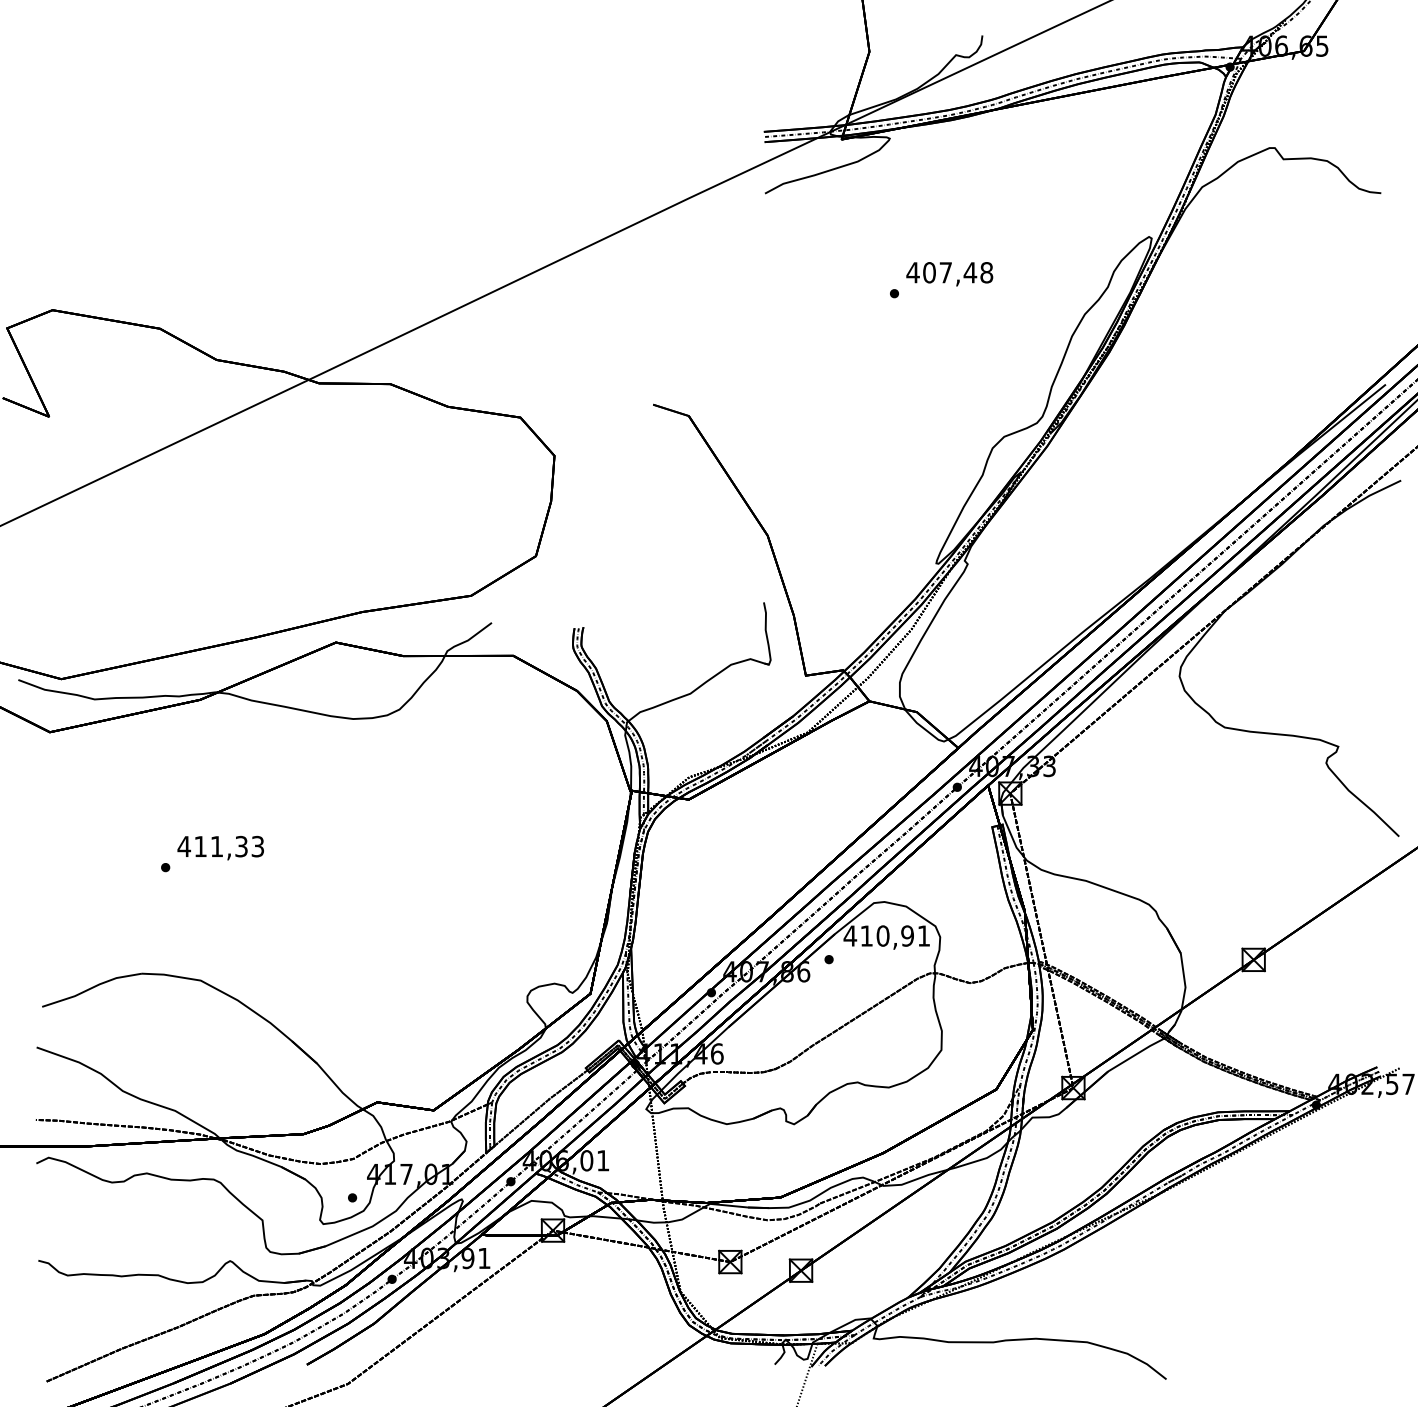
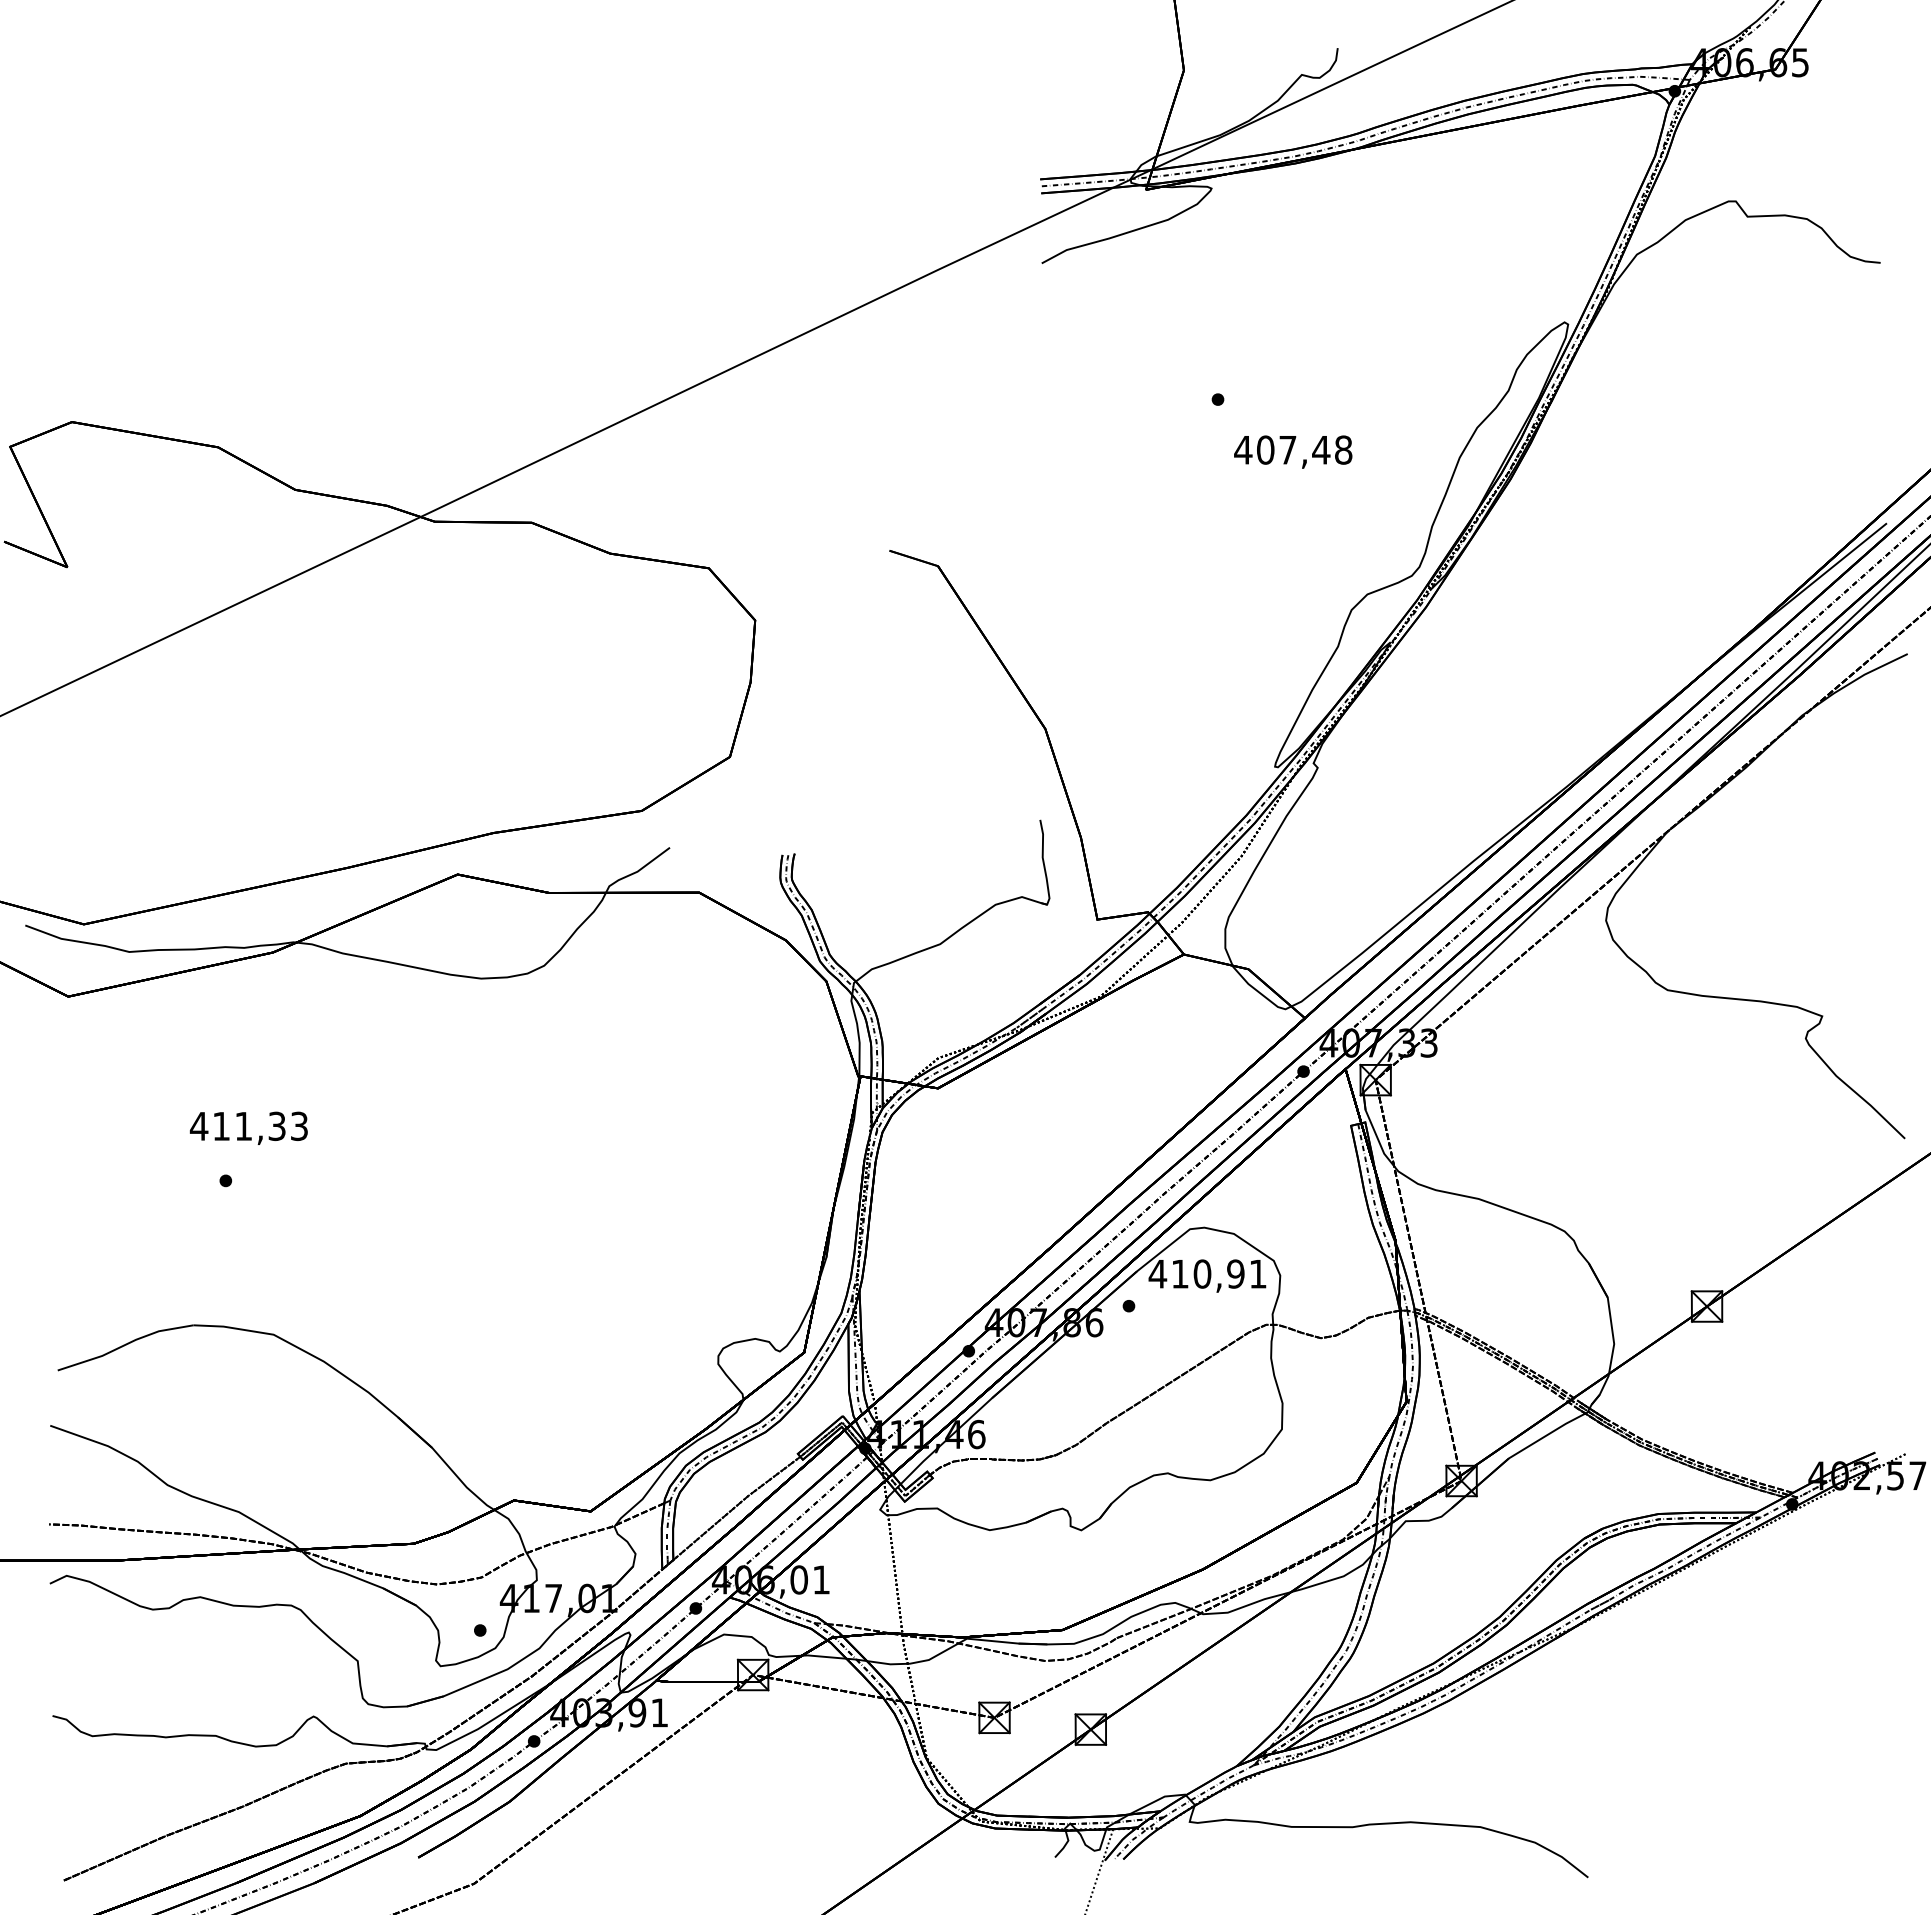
text: (949, 273) -> (1293, 451), moved
text: (220, 847) -> (248, 1127), moved

